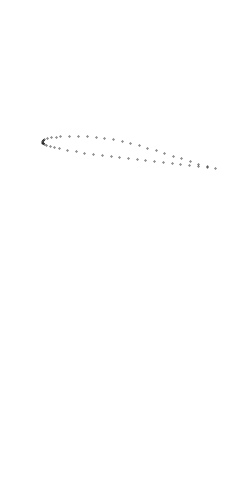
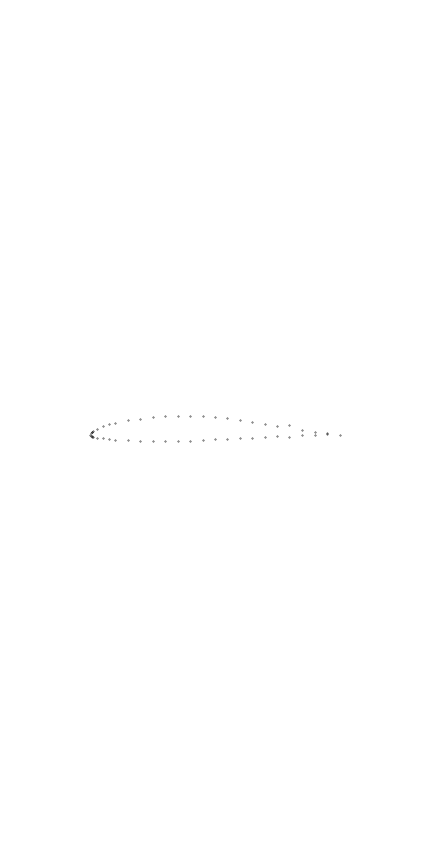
part: (181, 161) -> (290, 432), size x1.6

